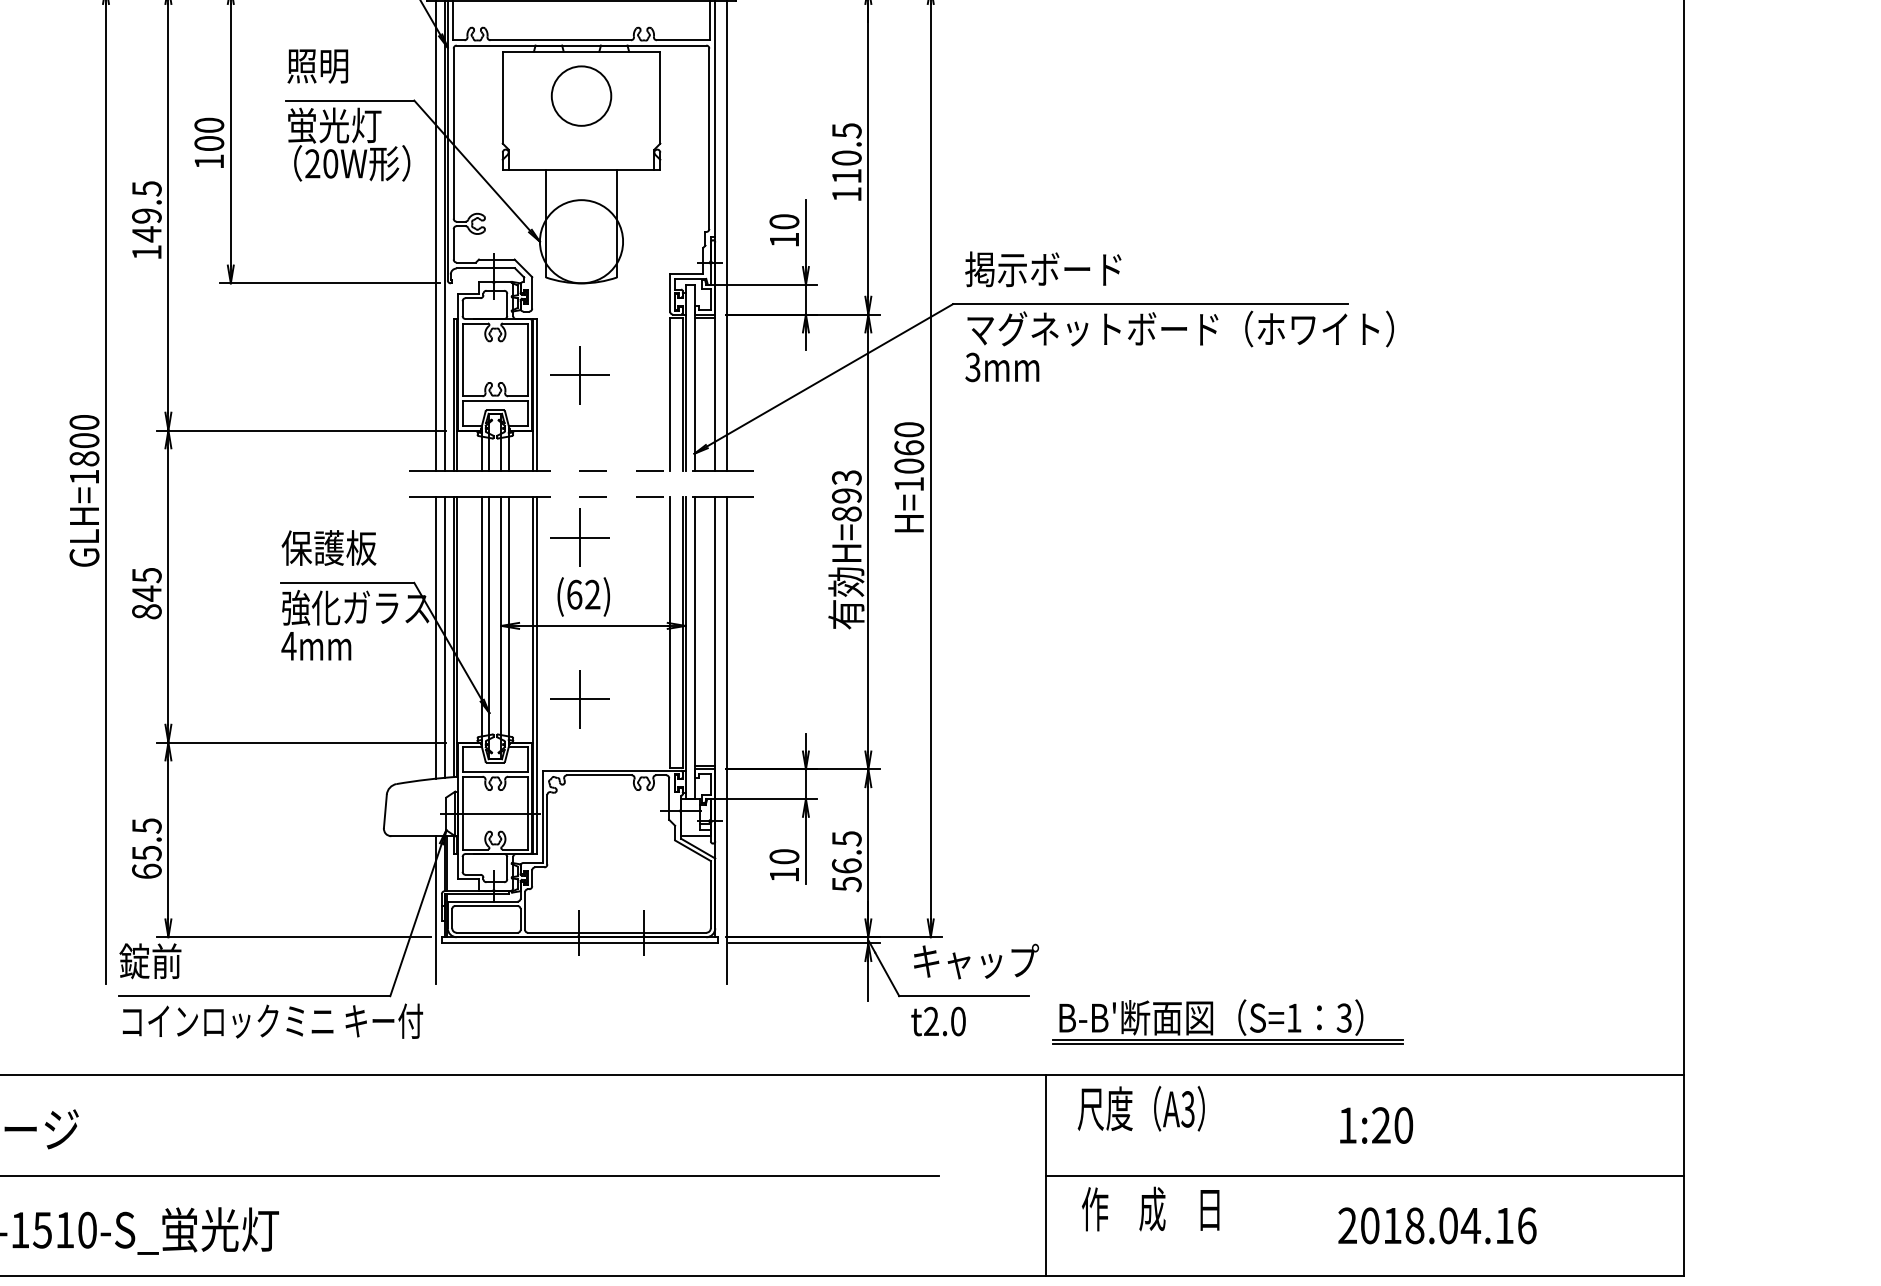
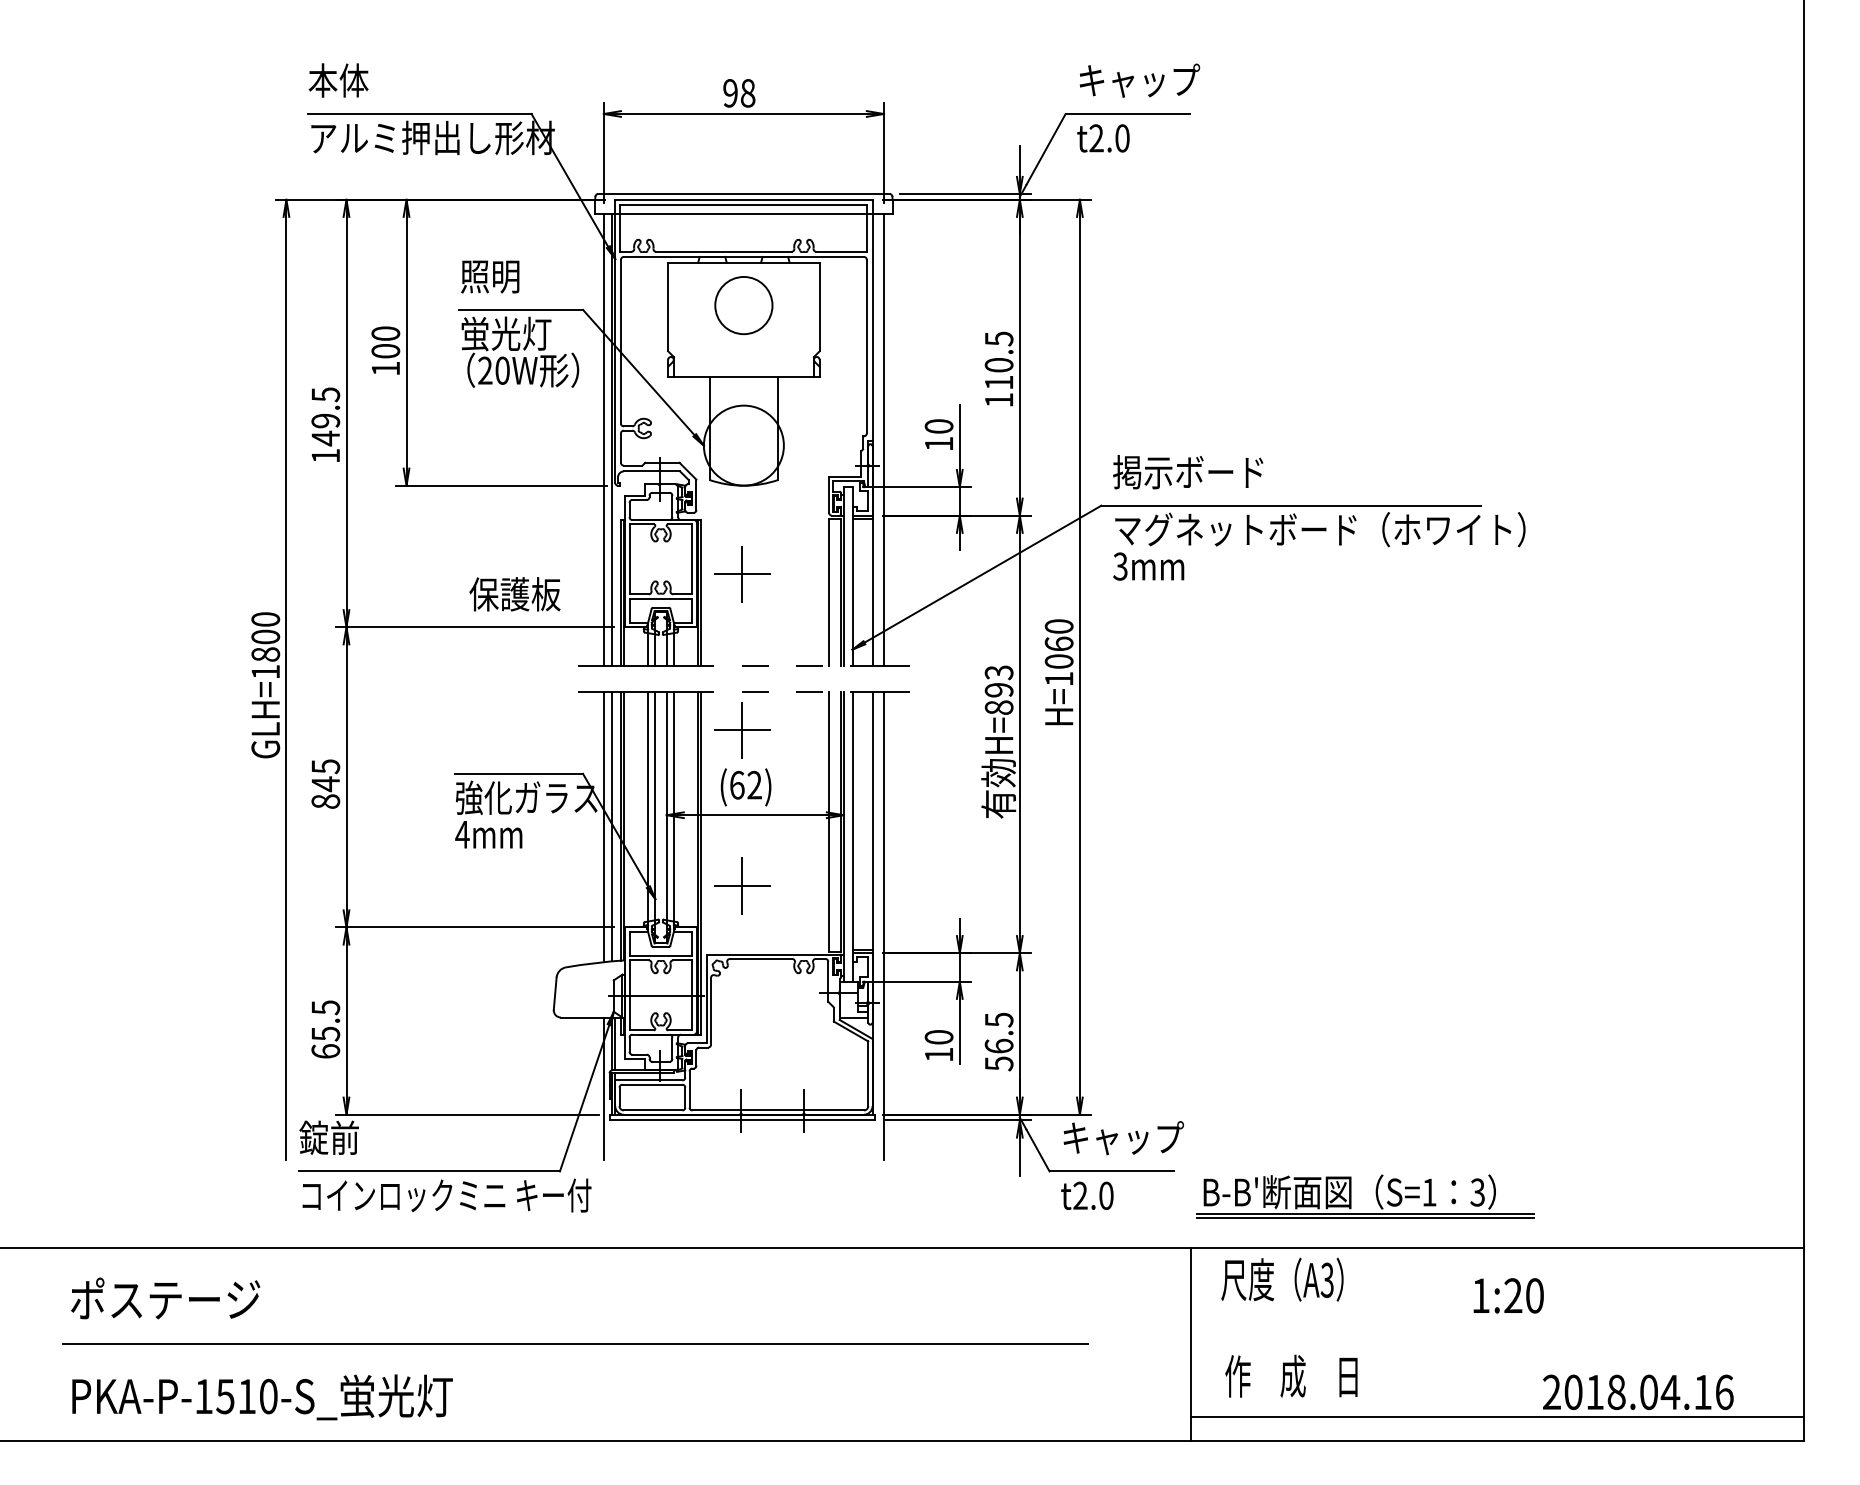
text: (328, 548) -> (514, 594), moved
line: (1364, 1176) -> (1497, 1417), moved
text: (1437, 1225) -> (1638, 1392), moved

